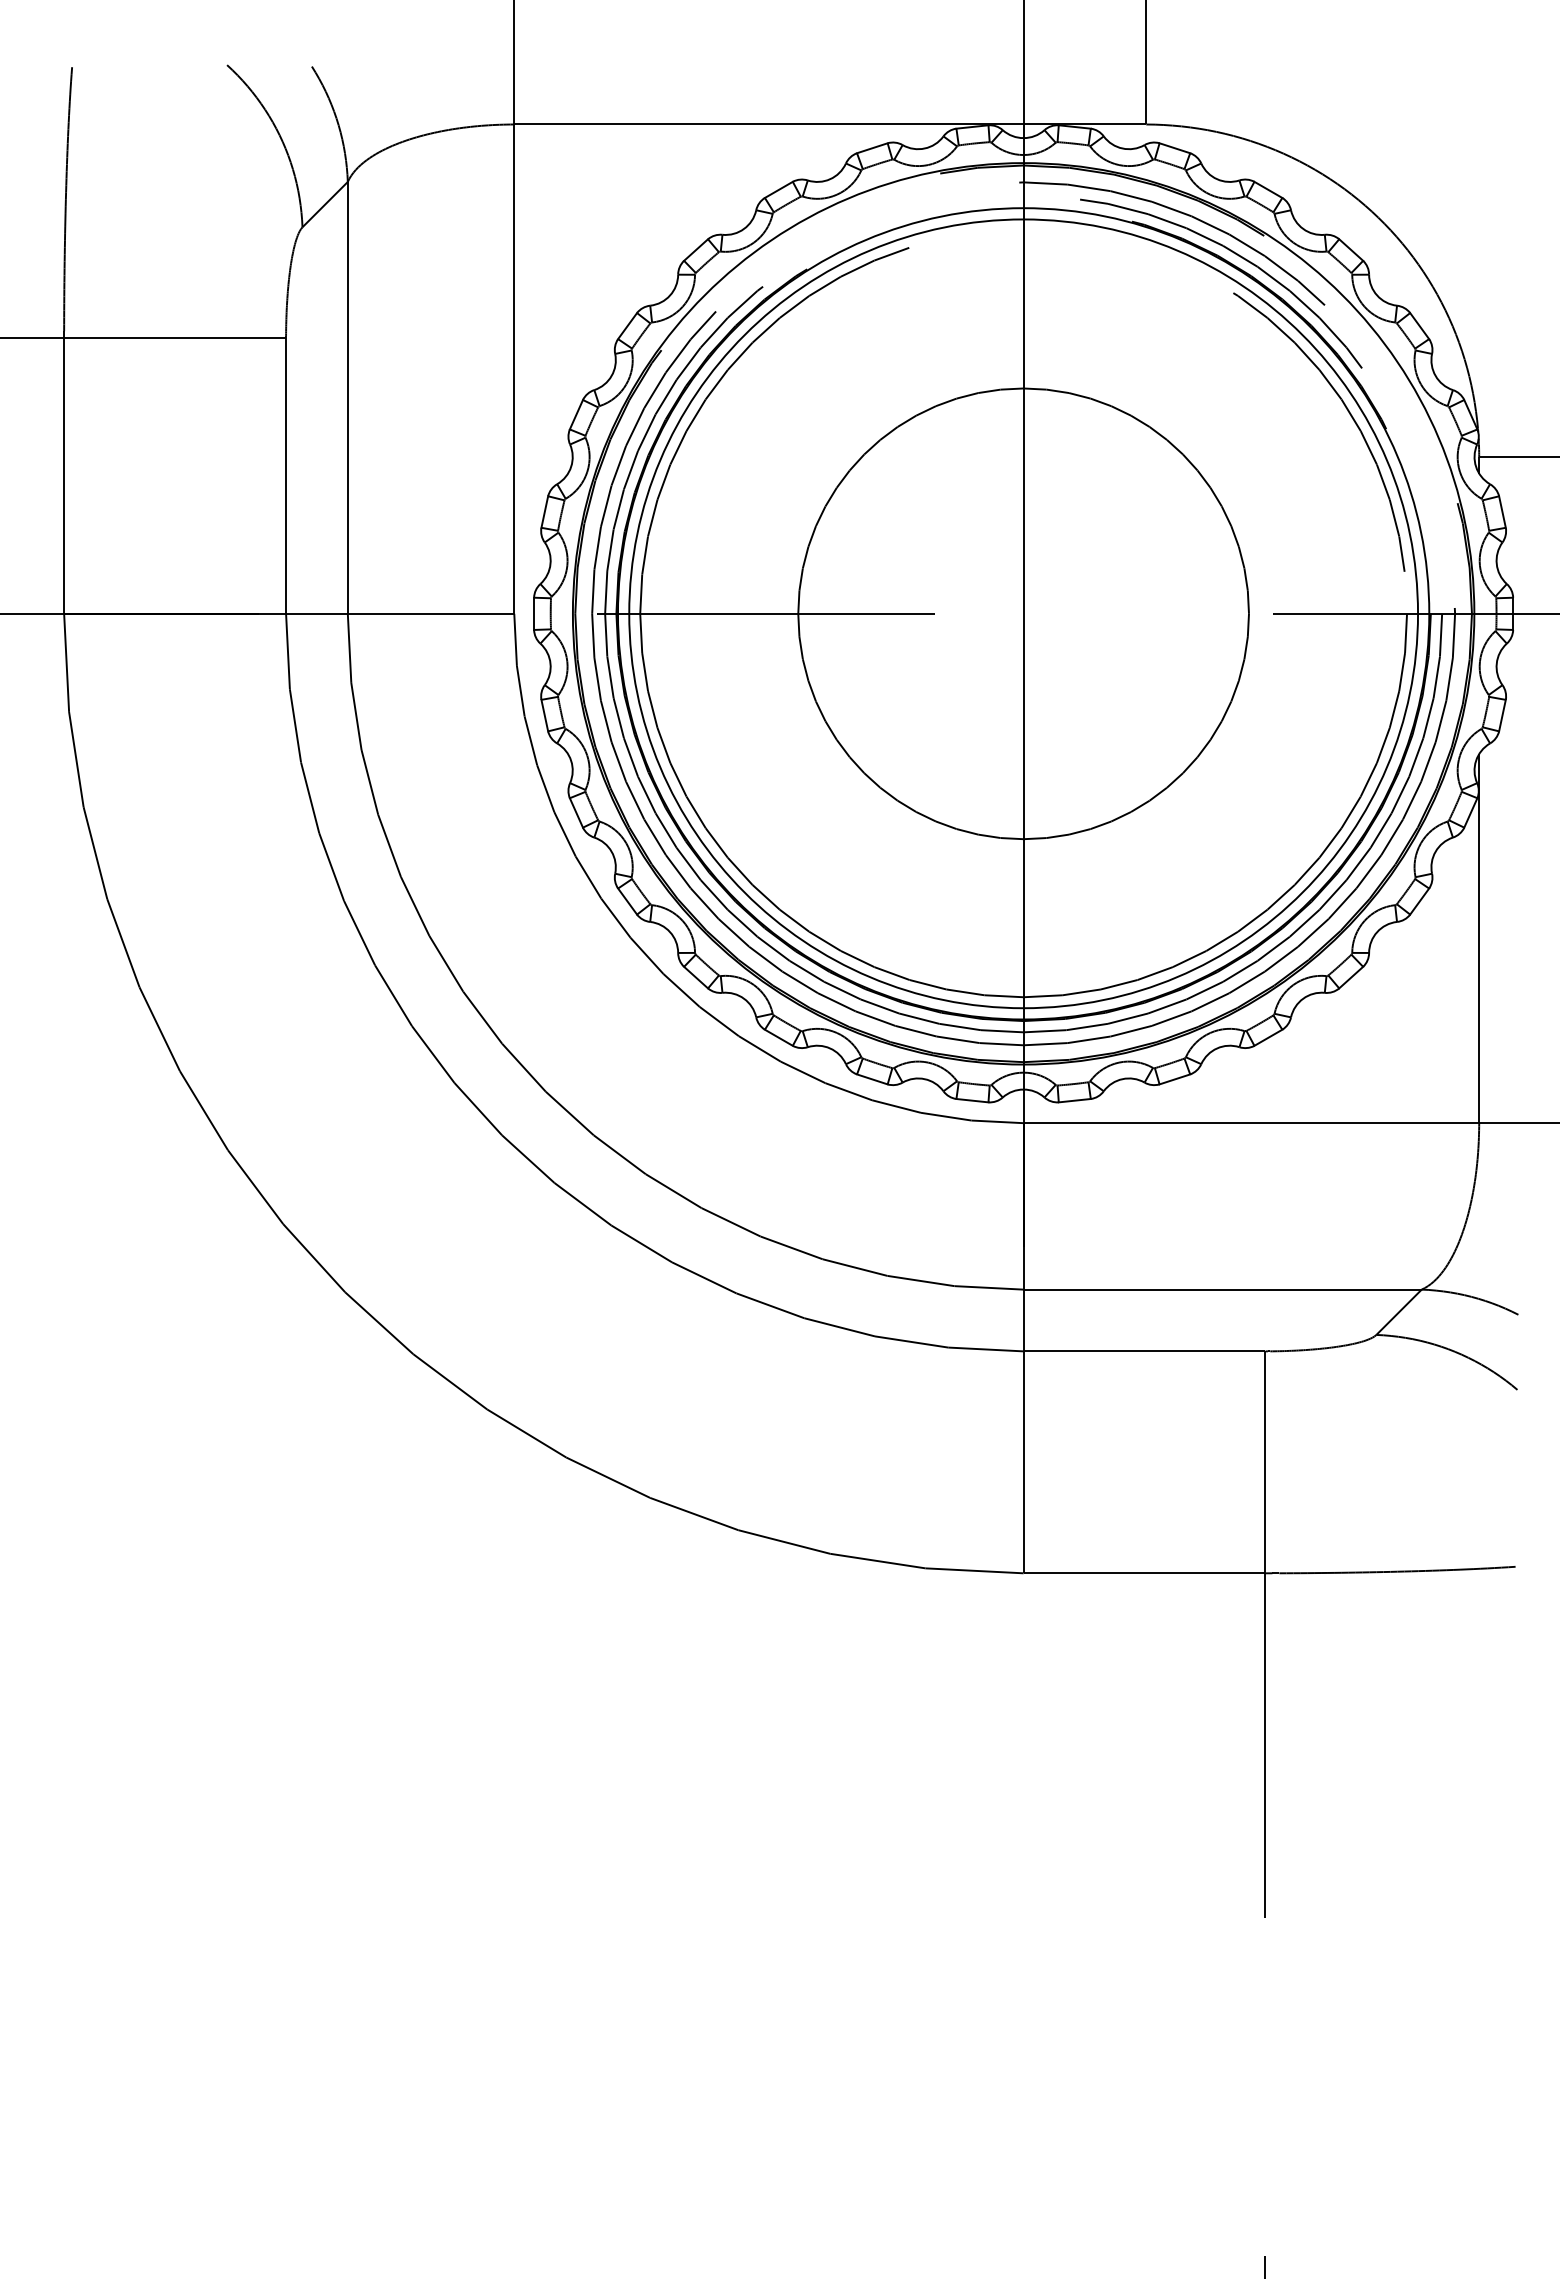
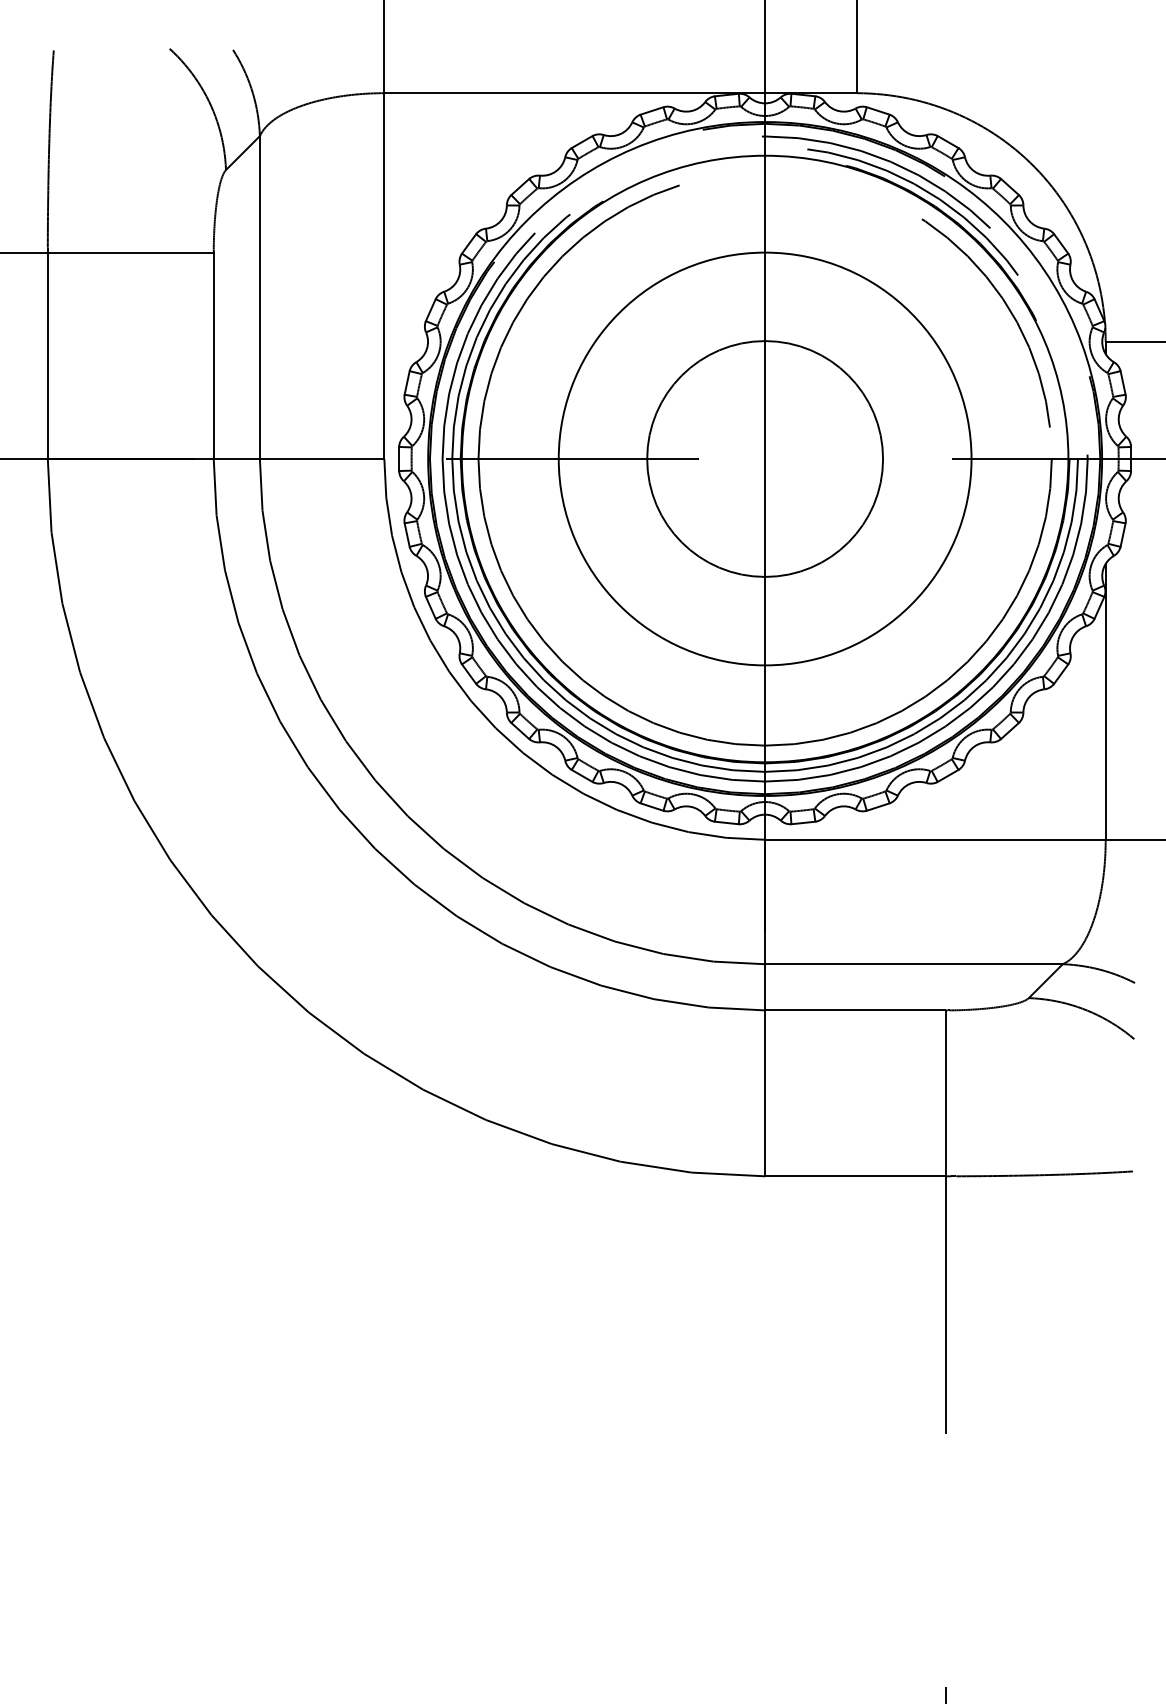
circle: (1023, 613) -> (765, 458), size x0.7
circle: (1023, 613) -> (765, 458), size x0.7

